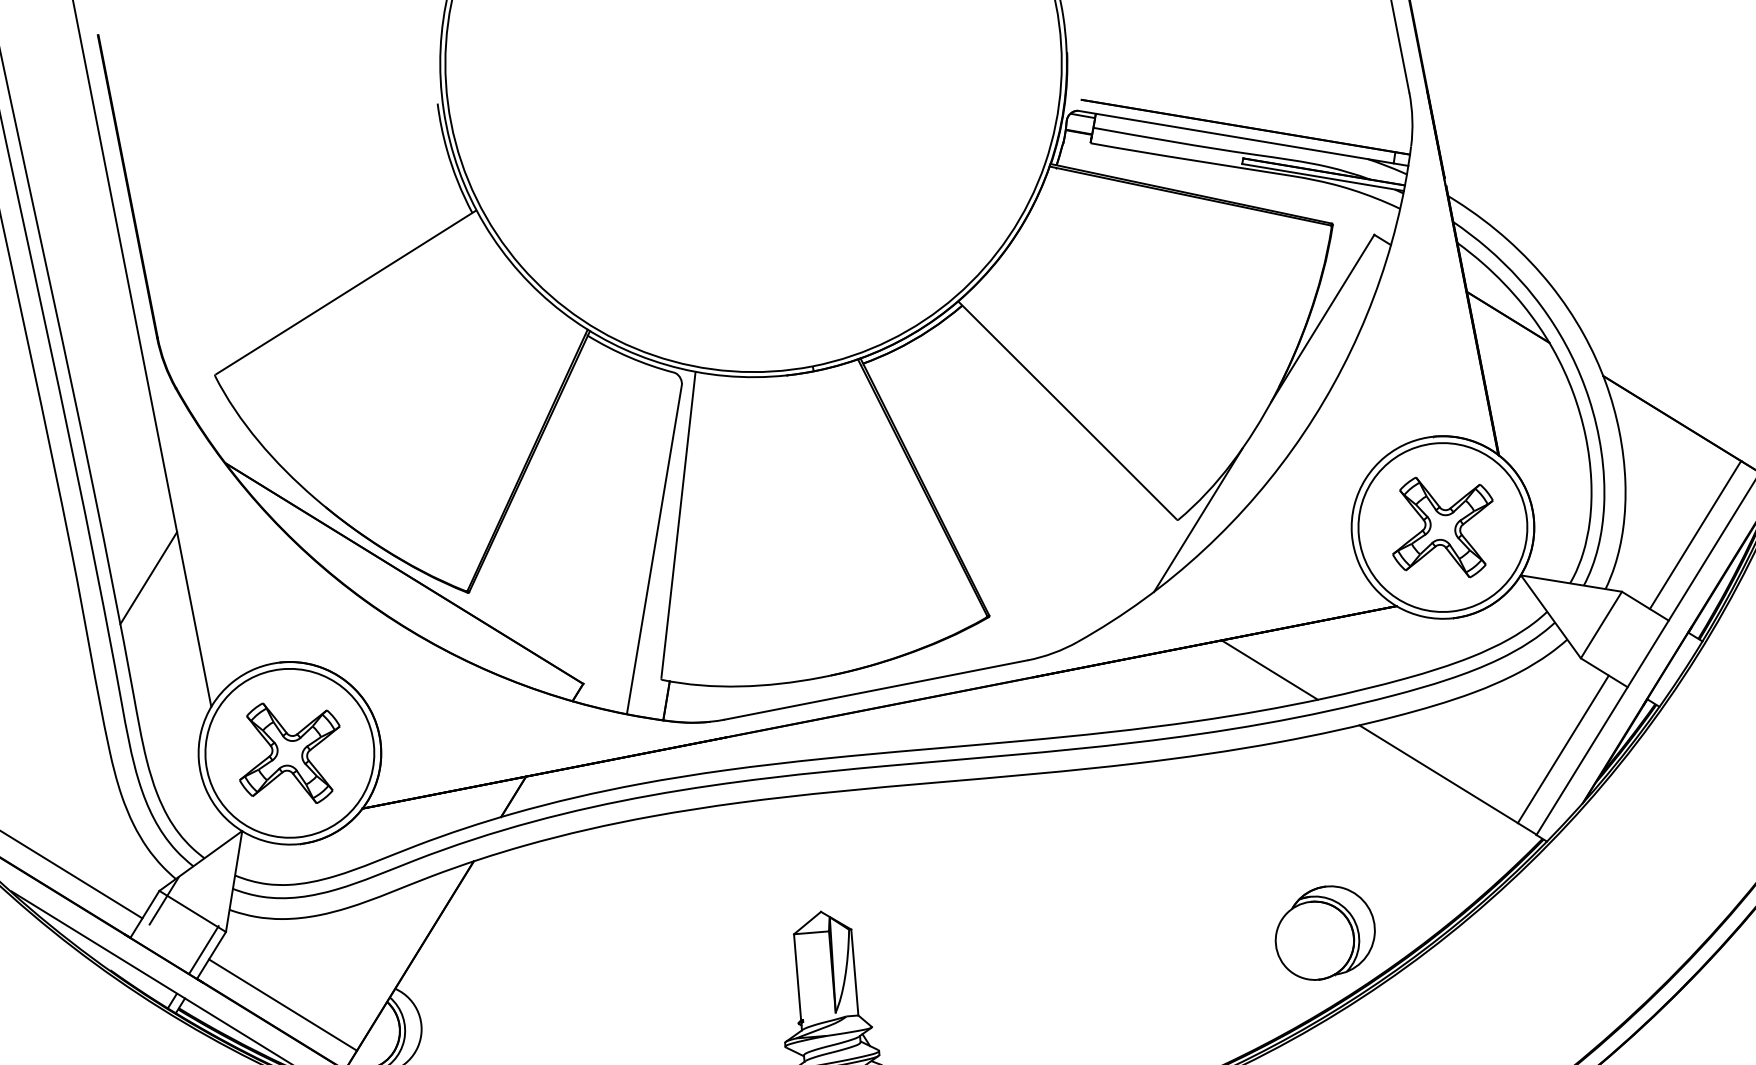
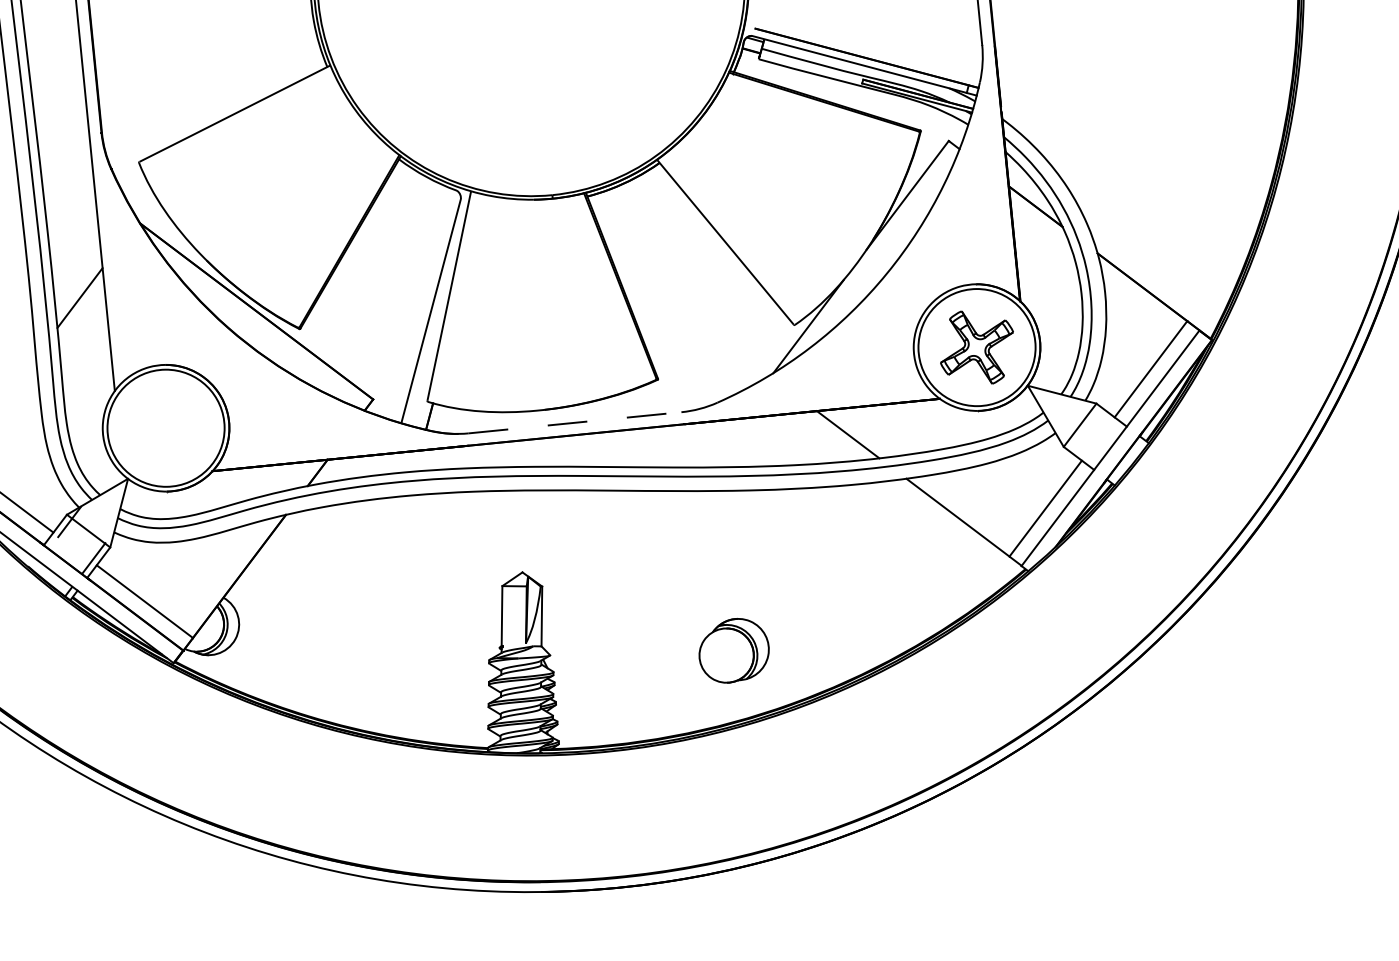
line: (876, 689) -> (575, 422), solid -> dashed
part: (289, 753) -> (165, 428), removed
part: (1324, 932) -> (733, 650), moved

